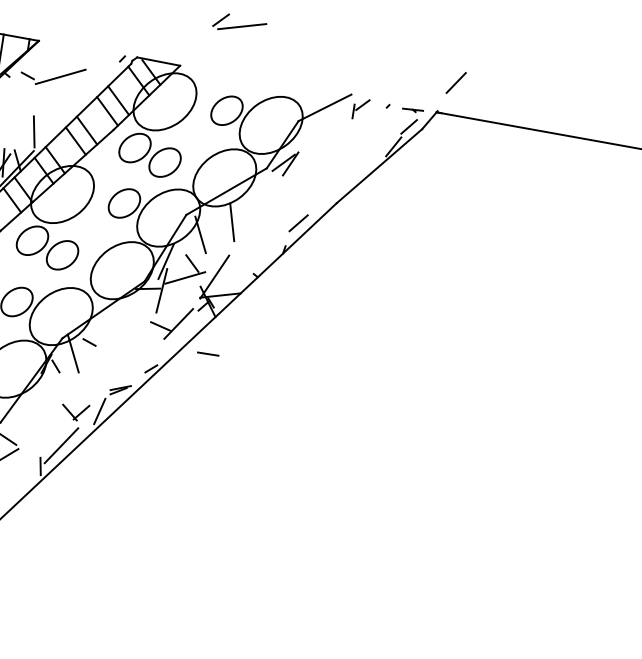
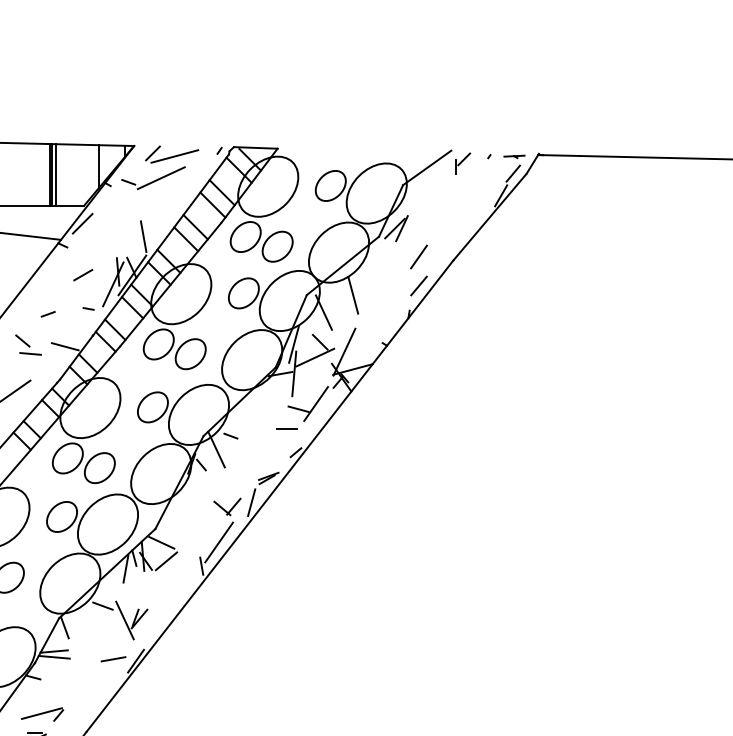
part: (240, 24) -> (172, 154), moved
line: (455, 82) -> (418, 256), moved
line: (207, 353) -> (286, 428), moved

